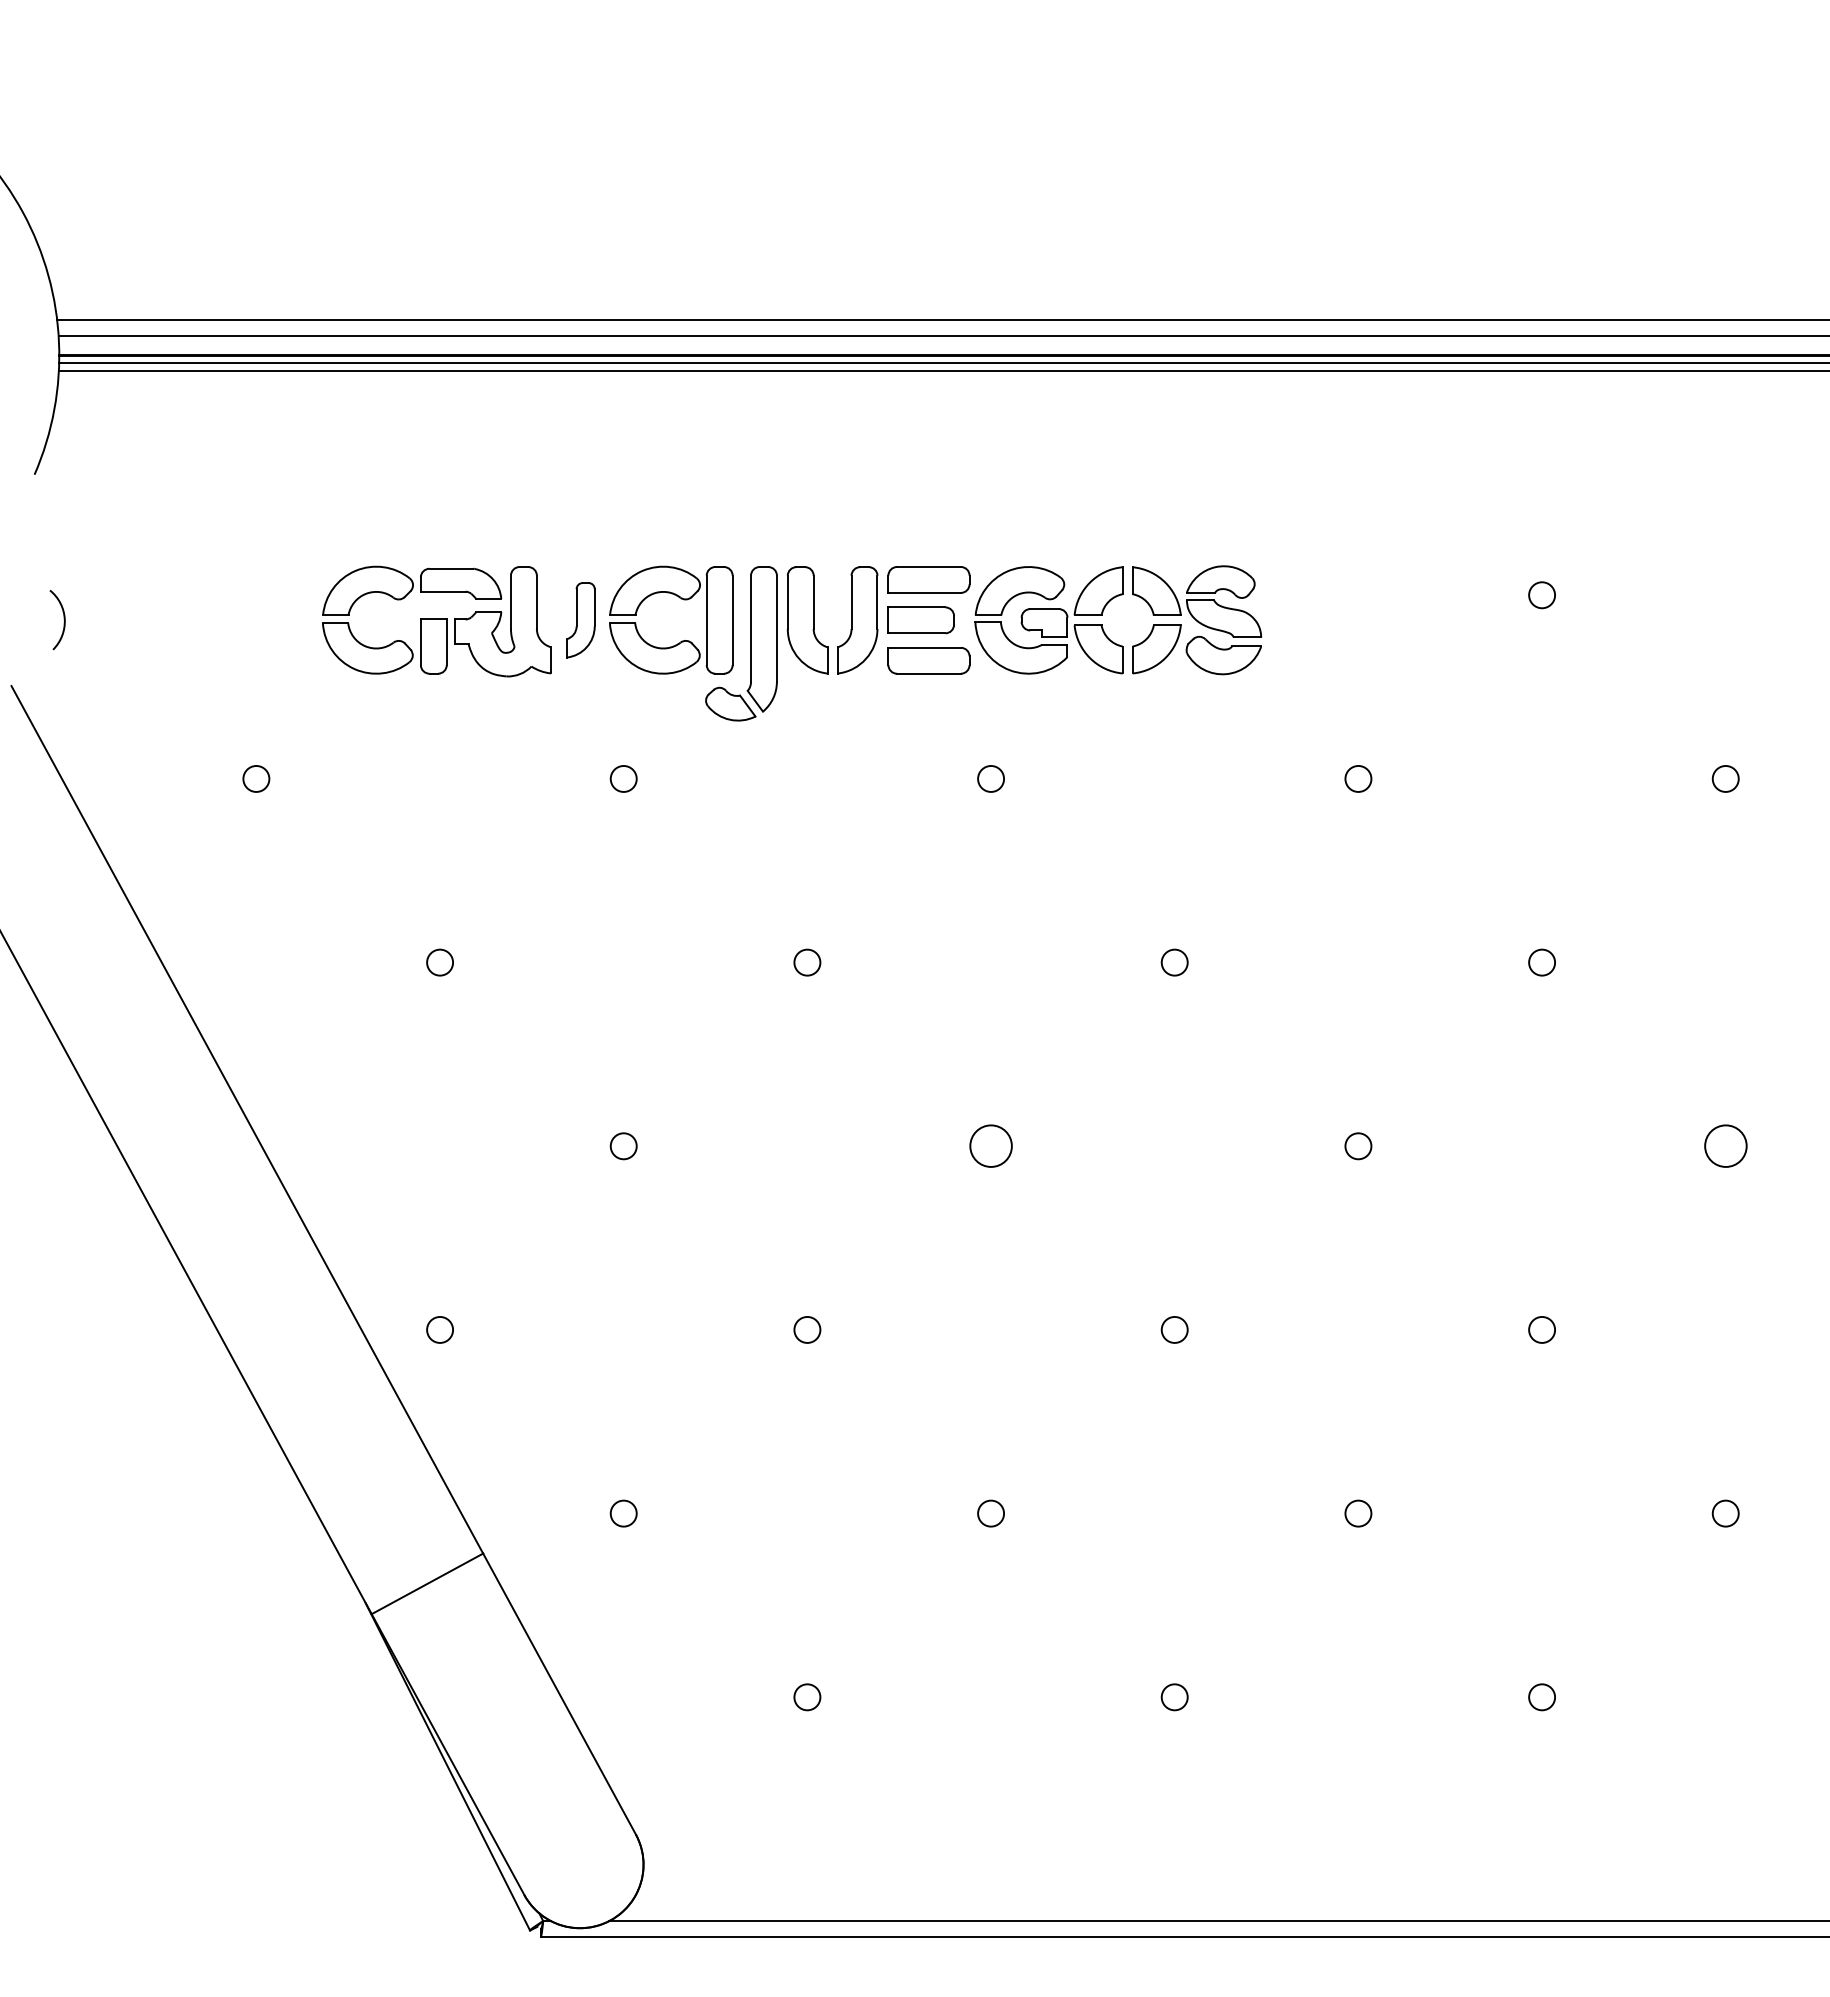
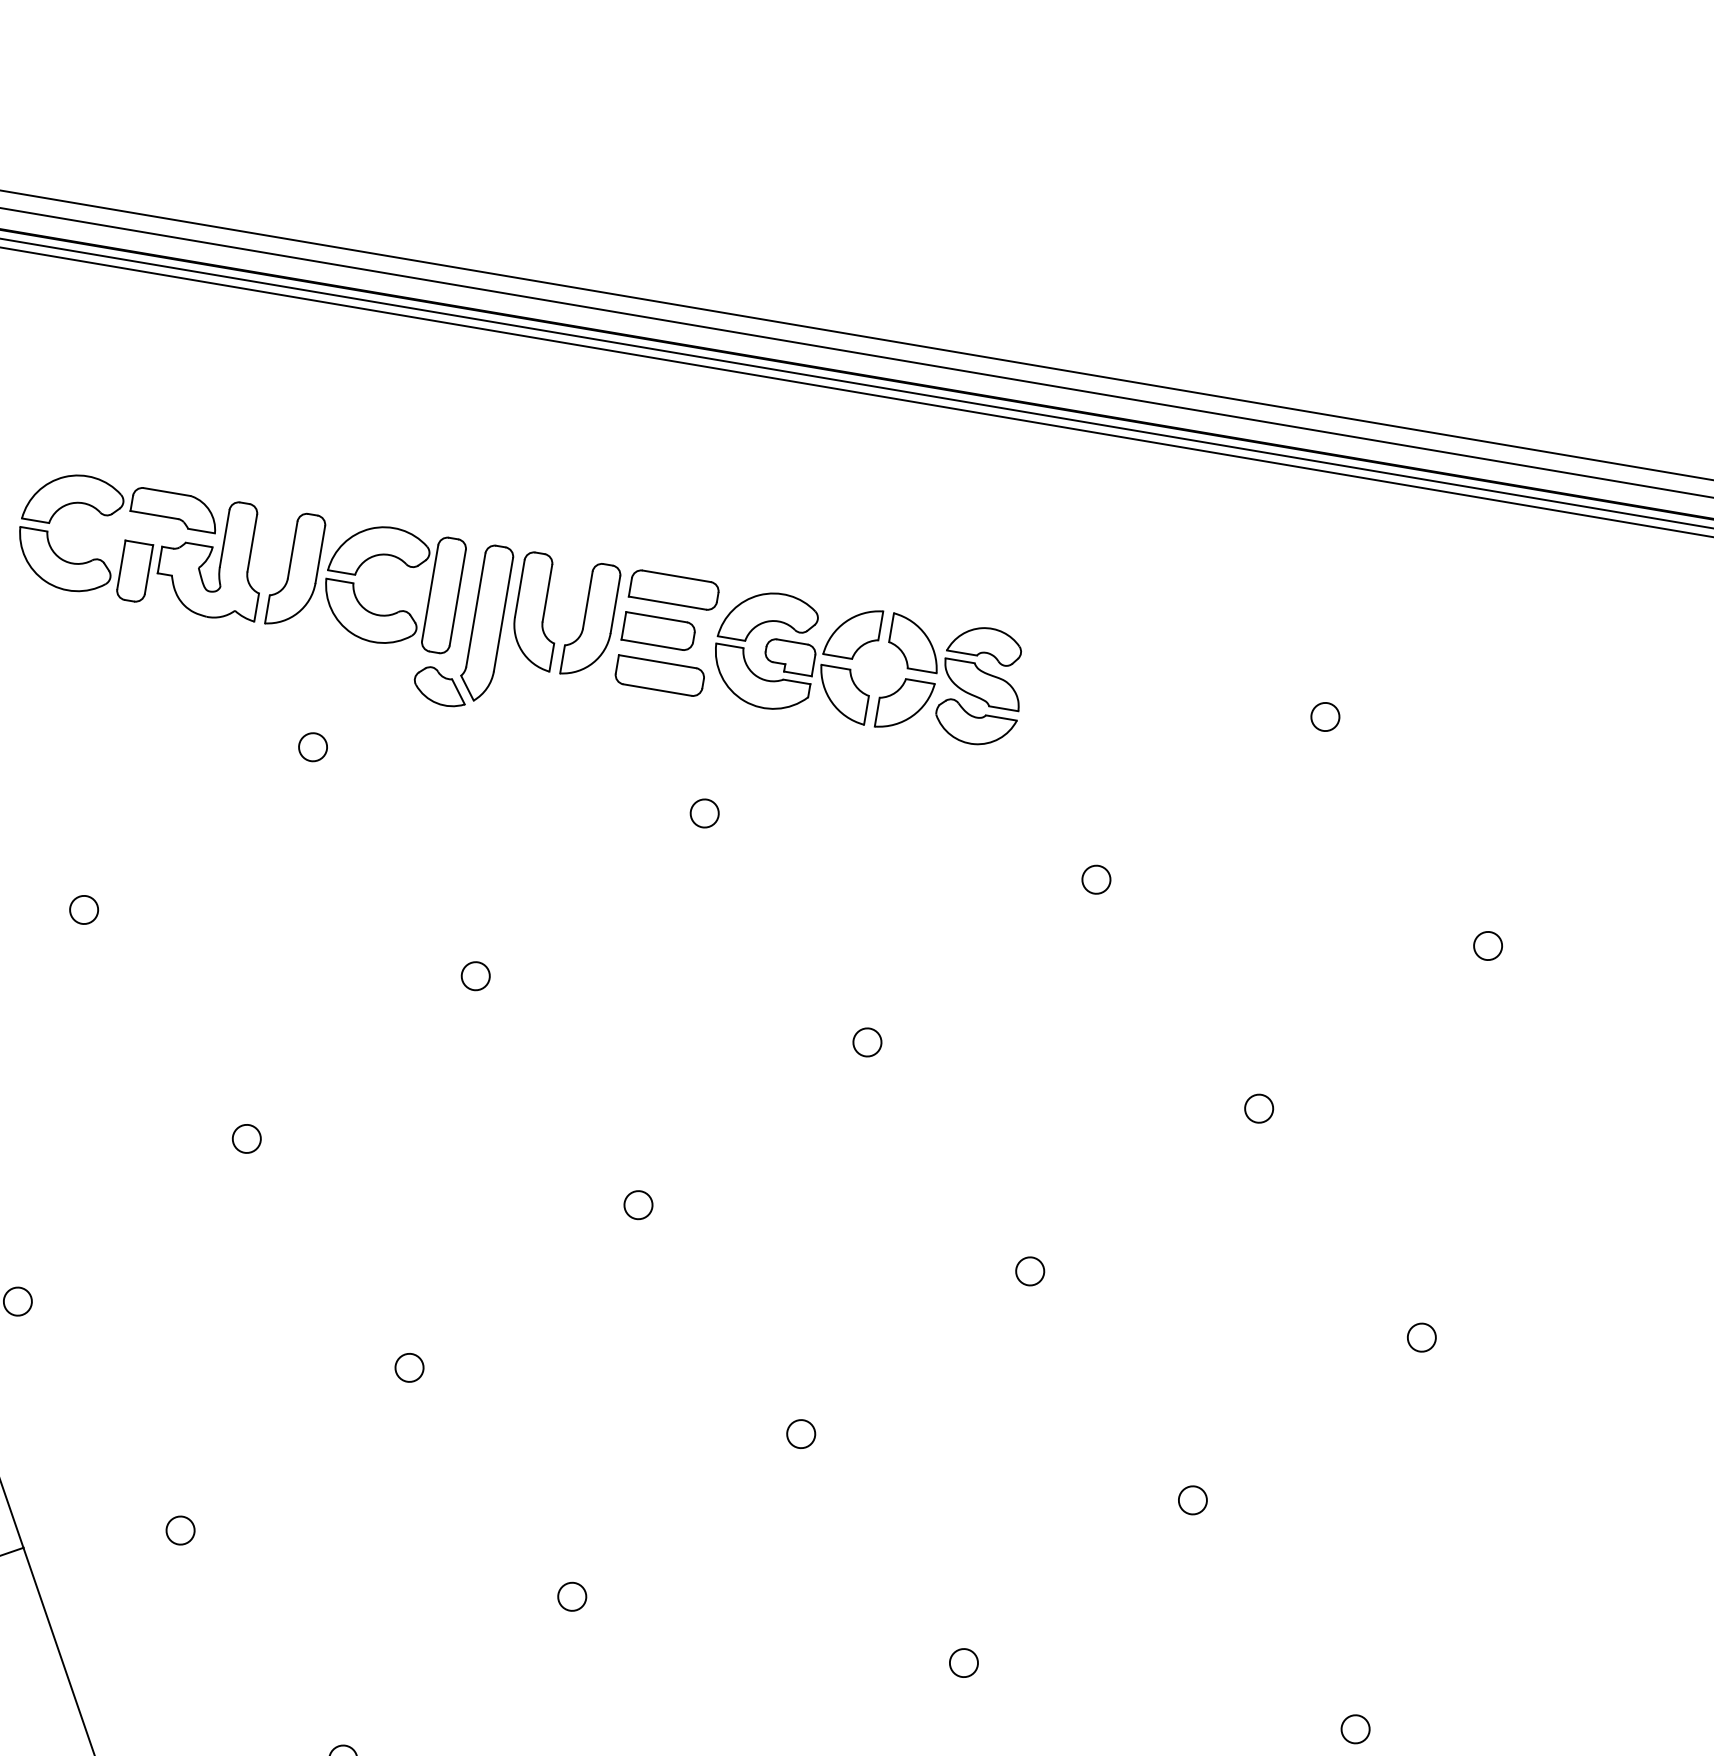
part: (580, 620) -> (295, 570), size x1.43
circle: (990, 1146) -> (637, 1205), size x0.62
circle: (1725, 1146) -> (1421, 1337), size x0.62

